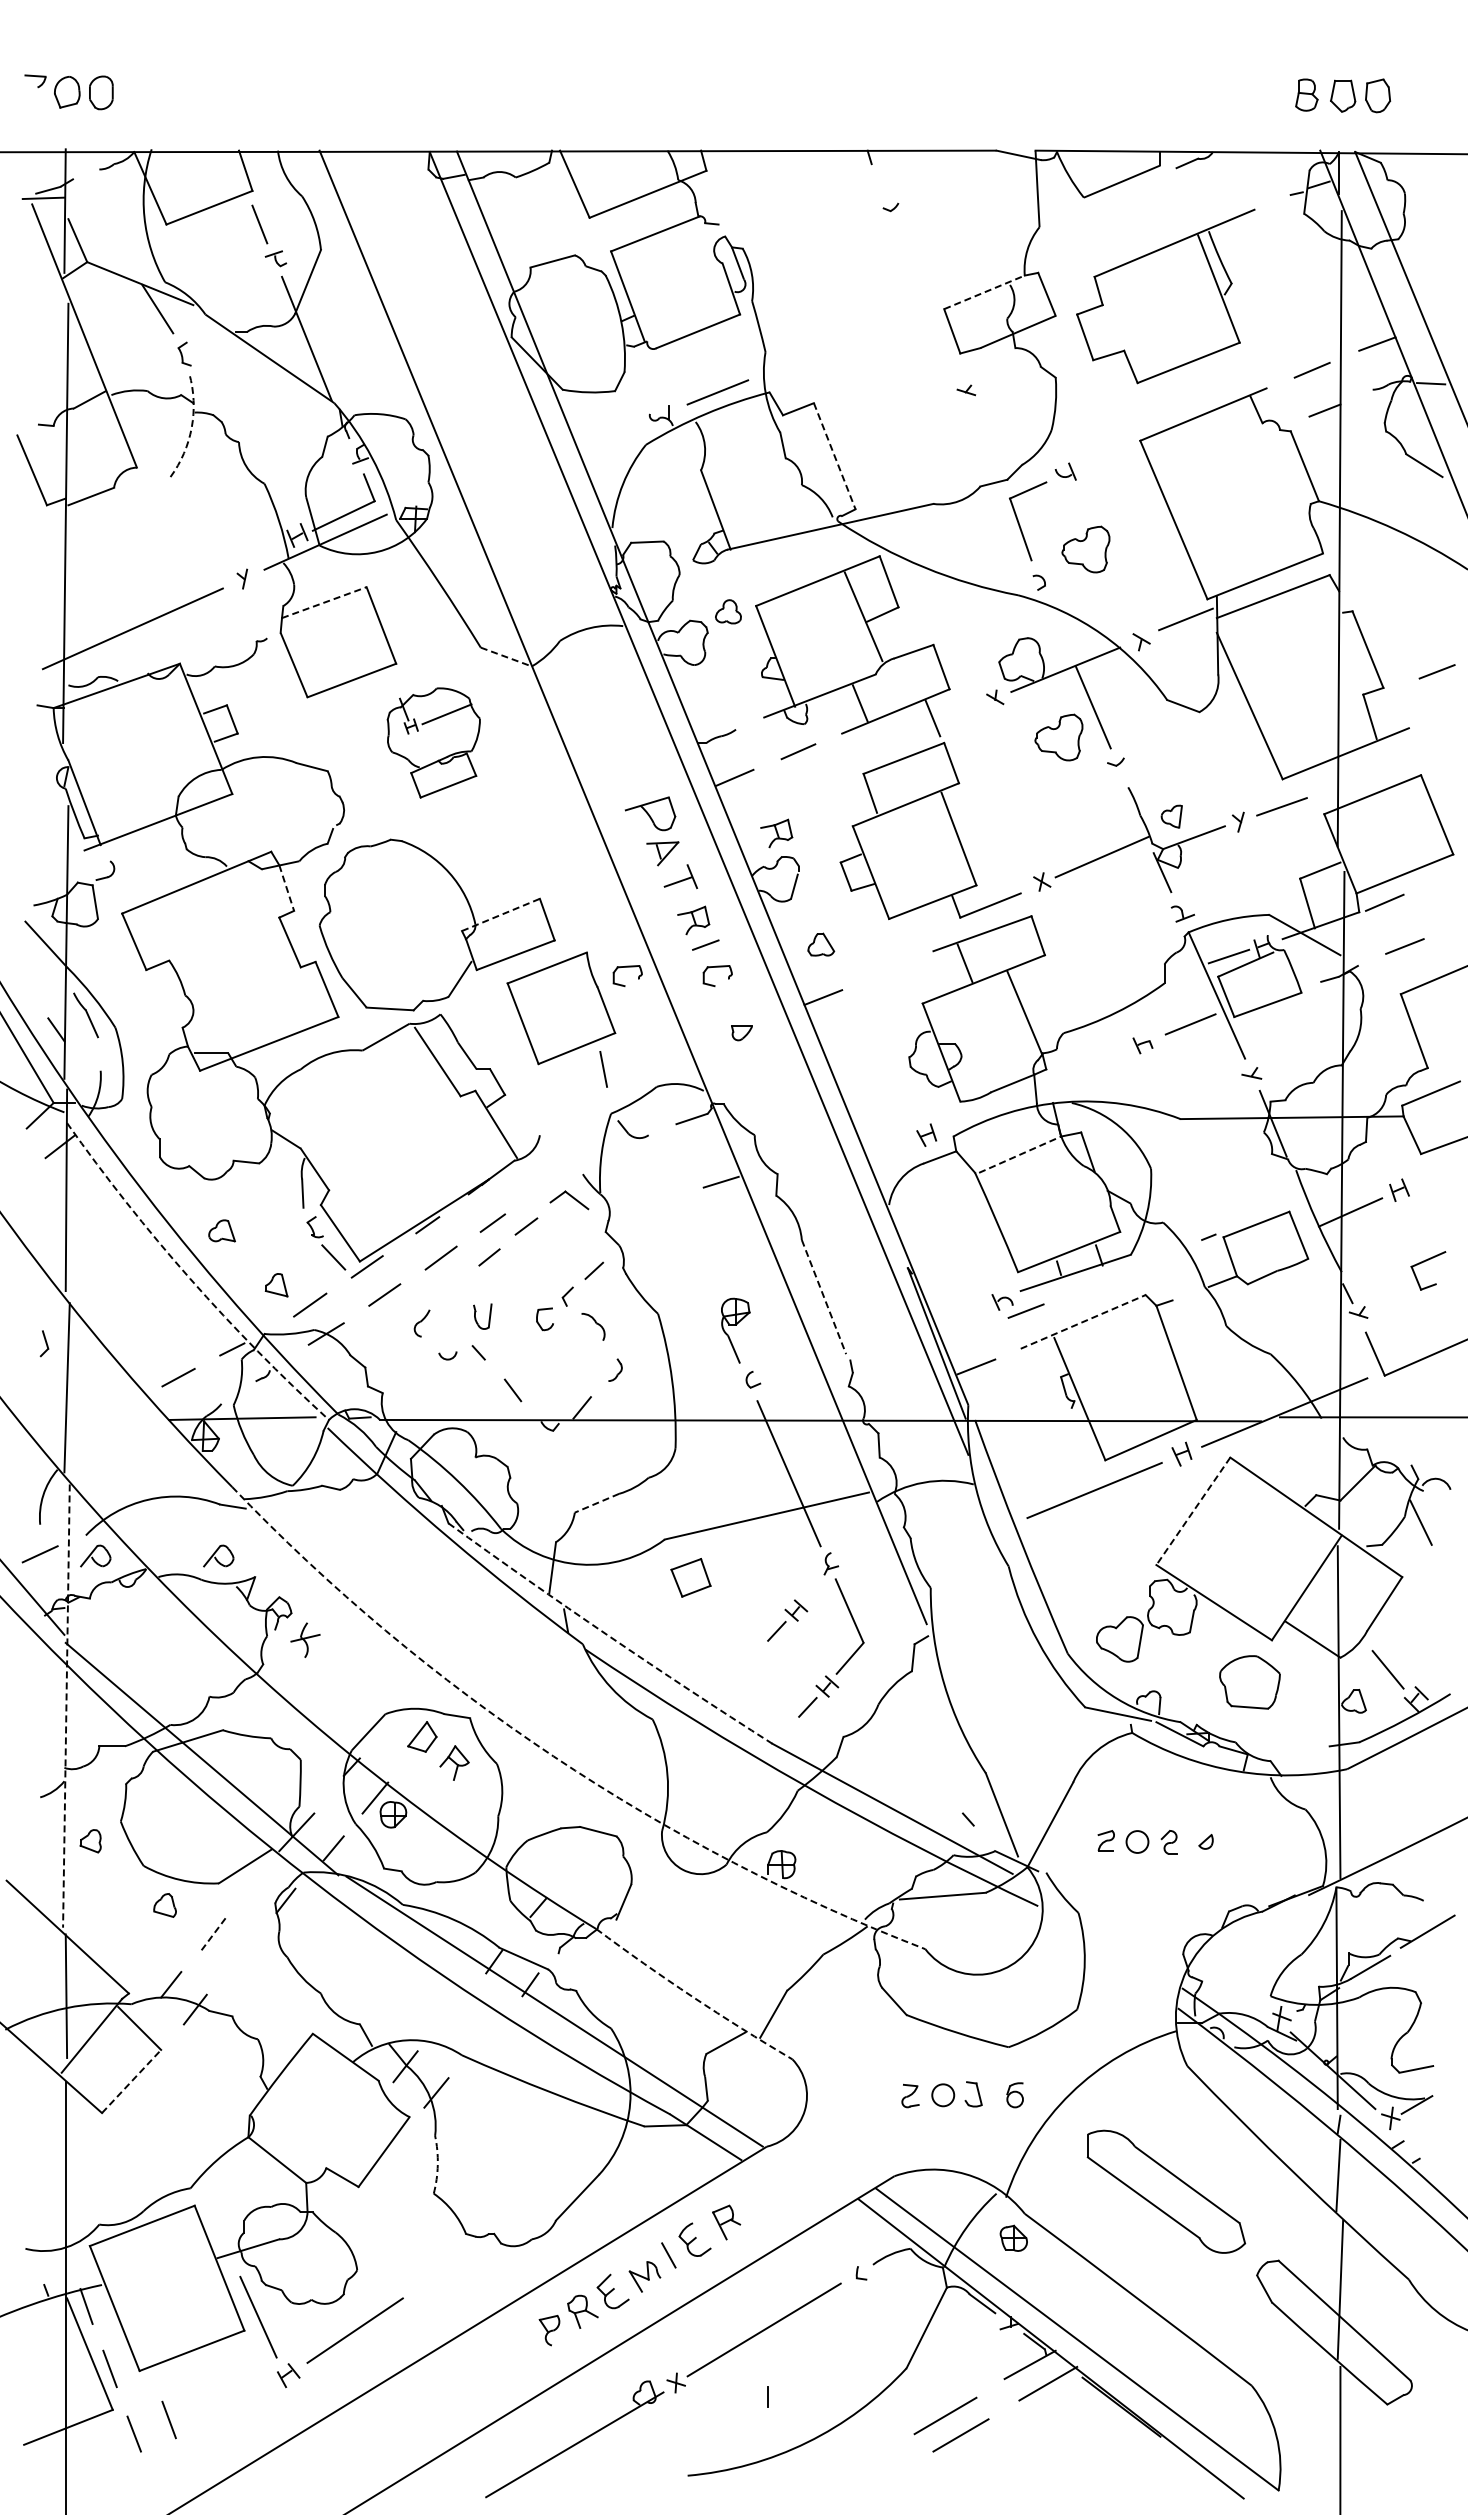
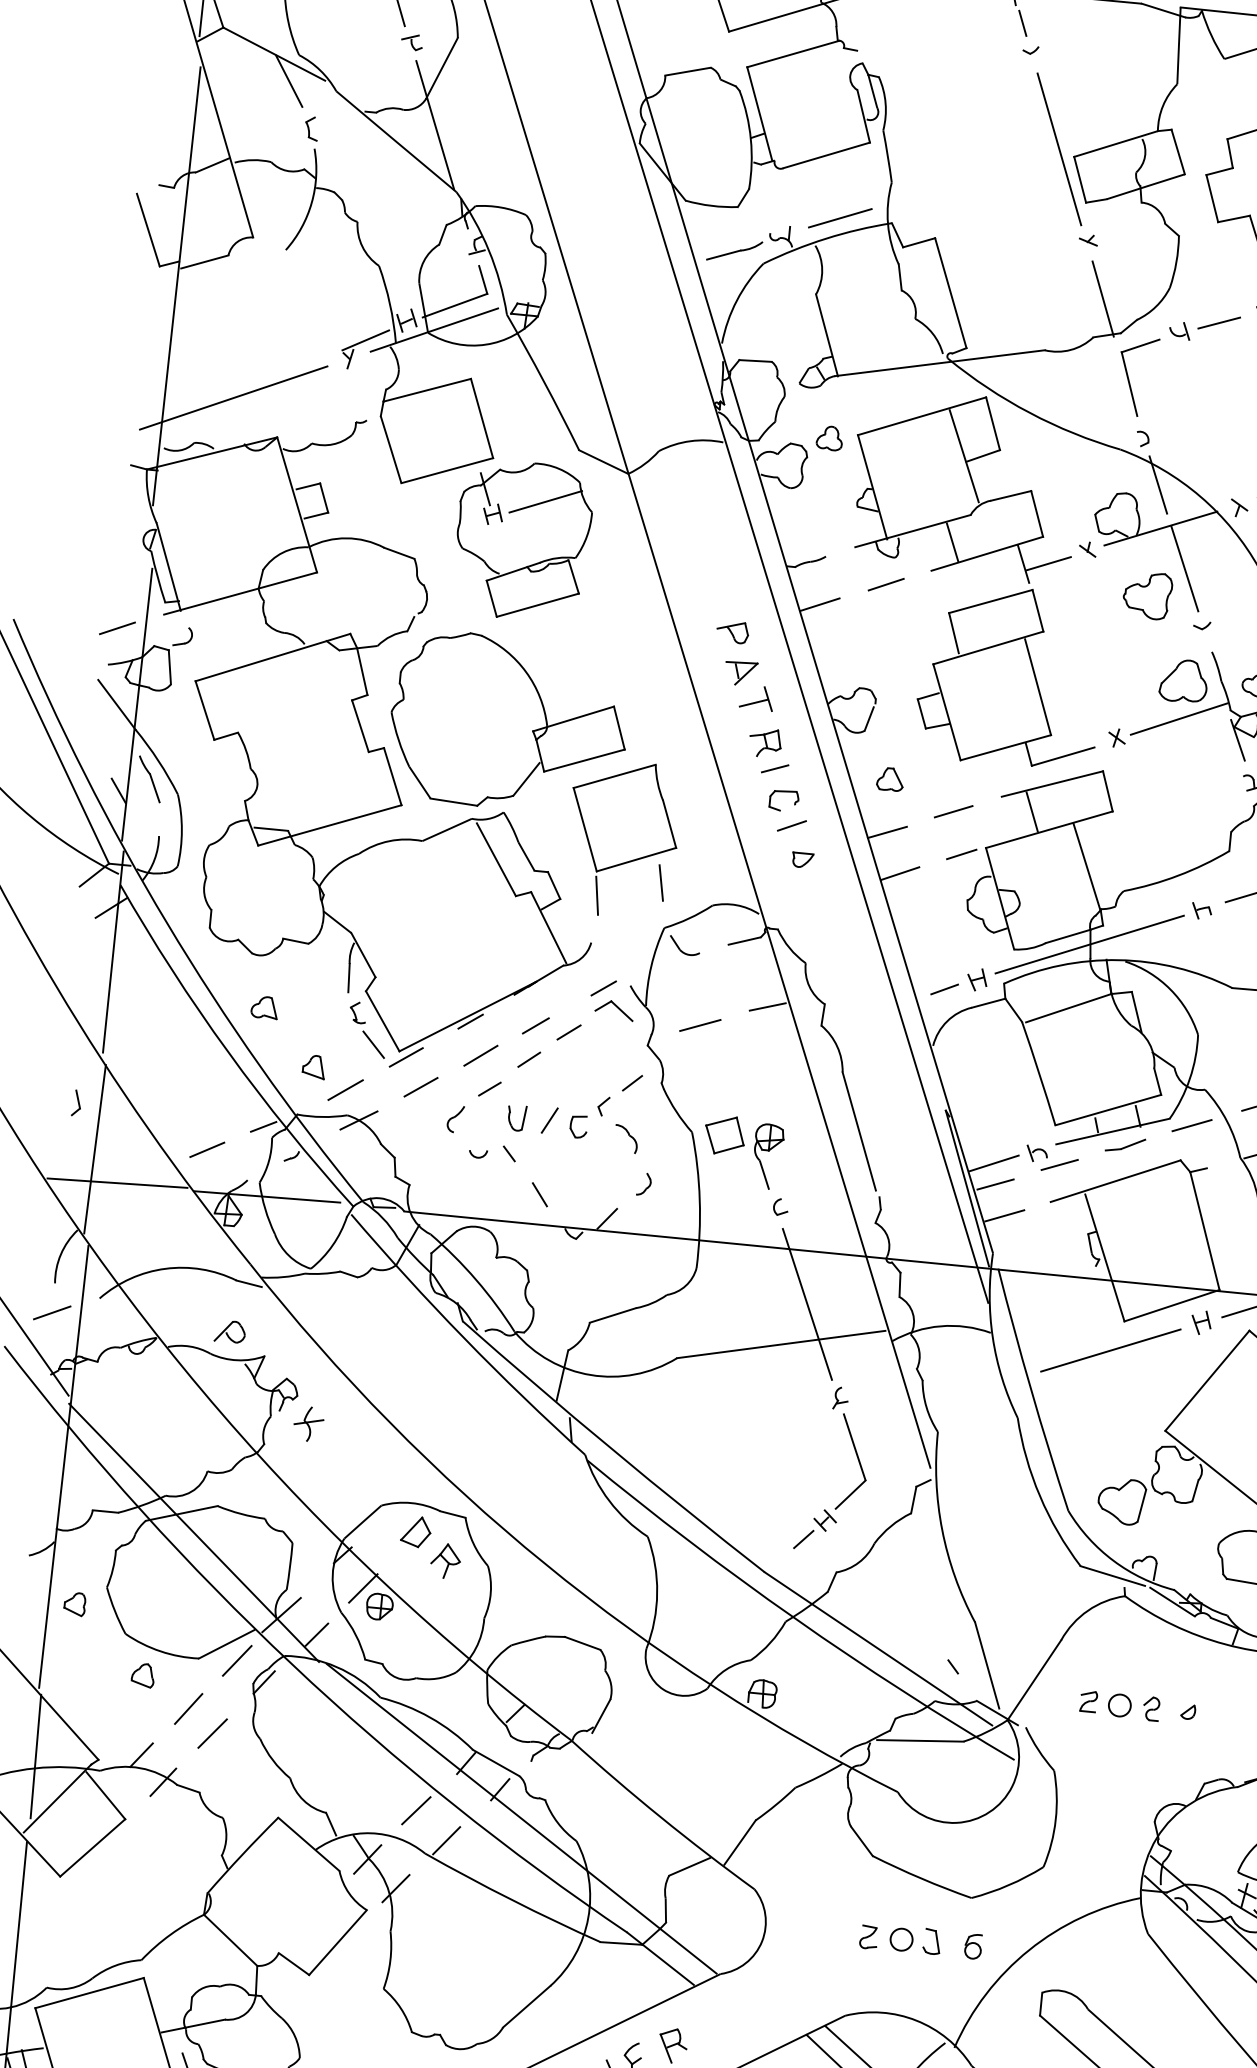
line: (880, 181) -> (1022, 23), added
line: (984, 292) -> (1116, 144), dashed -> solid
line: (928, 302) -> (1059, 148), added
arc: (191, 427) -> (311, 202), dashed -> solid
part: (615, 434) -> (734, 250), added
line: (986, 447) -> (1103, 299), added
line: (834, 456) -> (950, 293), dashed -> solid
line: (1103, 459) -> (1218, 322), added
part: (1085, 549) -> (1192, 410), removed
line: (258, 558) -> (365, 339), added
line: (324, 602) -> (427, 390), dashed -> solid
line: (1058, 626) -> (1157, 484), added
line: (506, 657) -> (603, 462), dashed -> solid
line: (957, 715) -> (1048, 563), added
part: (433, 742) -> (522, 540), size x1.43
part: (650, 813) -> (732, 632), size x0.62
part: (1103, 818) -> (1184, 680), added
part: (776, 833) -> (856, 664), removed
line: (39, 868) -> (117, 628), added
line: (286, 888) -> (362, 671), dashed -> solid
line: (501, 914) -> (574, 718), dashed -> solid
part: (627, 967) -> (694, 783), removed
line: (886, 970) -> (953, 811), added
line: (727, 1000) -> (791, 826), added
line: (899, 1012) -> (962, 854), added
line: (839, 1037) -> (899, 873), added
line: (540, 1088) -> (596, 896), added
line: (1034, 1089) -> (1089, 944), added
line: (894, 1147) -> (944, 988), added
line: (1020, 1154) -> (1069, 1008), dashed -> solid
line: (556, 1179) -> (603, 988), added
line: (655, 1206) -> (699, 1024), added
line: (1153, 1259) -> (1191, 1125), added
arc: (190, 1278) -> (228, 1052), dashed -> solid
part: (1089, 1285) -> (1125, 1145), added
line: (453, 1289) -> (490, 1088), added
line: (824, 1297) -> (859, 1131), dashed -> solid
line: (515, 1315) -> (549, 1120), added
line: (960, 1315) -> (993, 1162), added
line: (1083, 1321) -> (1115, 1180), dashed -> solid
line: (963, 1336) -> (994, 1184), added
line: (92, 1419) -> (117, 1183), added
line: (596, 1503) -> (612, 1315), dashed -> solid
line: (1193, 1511) -> (1207, 1381), dashed -> solid
part: (95, 1555) -> (107, 1319), removed
part: (690, 1577) -> (724, 1135), moved
part: (787, 1620) -> (791, 1450), removed
arc: (608, 1635) -> (611, 1448), dashed -> solid
line: (66, 1706) -> (63, 1467), dashed -> solid
arc: (553, 1756) -> (545, 1564), dashed -> solid
line: (256, 1881) -> (236, 1660), added
line: (213, 1934) -> (188, 1709), dashed -> solid
line: (239, 1956) -> (212, 1733), added
arc: (692, 1996) -> (660, 1816), dashed -> solid
line: (449, 2013) -> (416, 1810), added
line: (482, 2040) -> (446, 1840), added
line: (131, 2081) -> (92, 1847), dashed -> solid
arc: (437, 2164) -> (390, 1960), dashed -> solid

